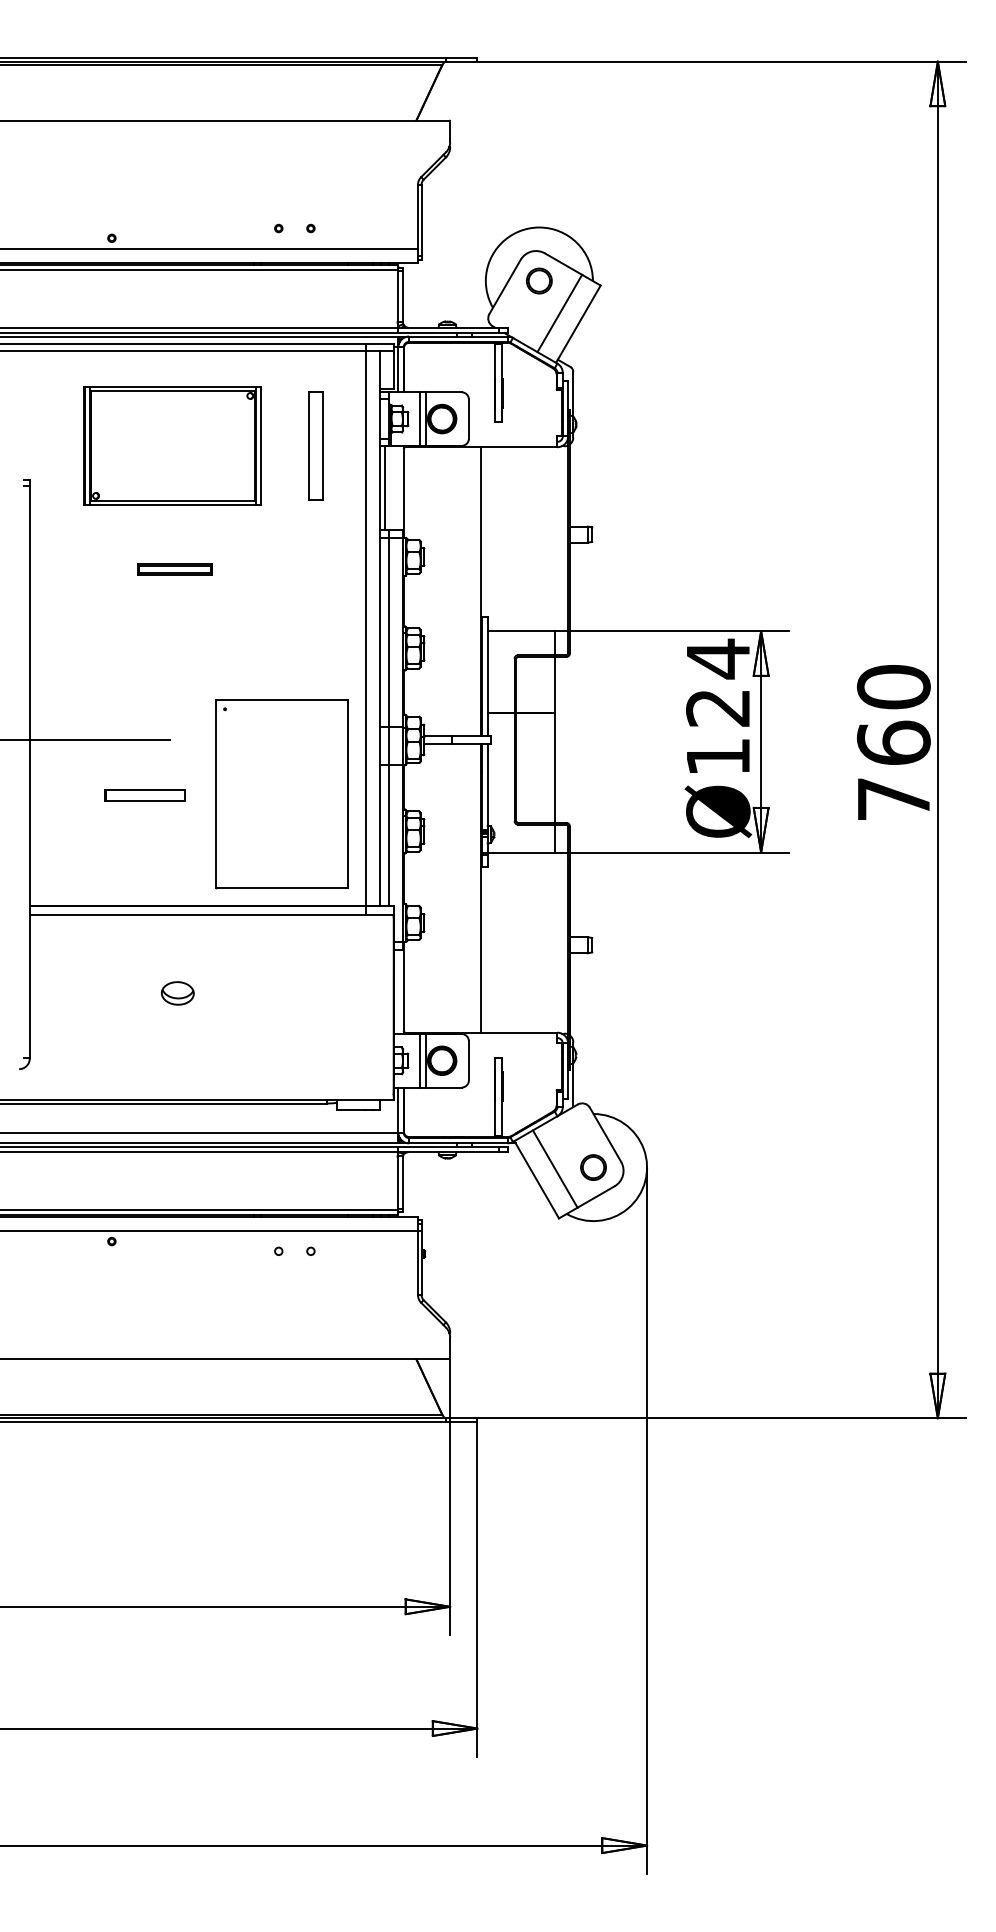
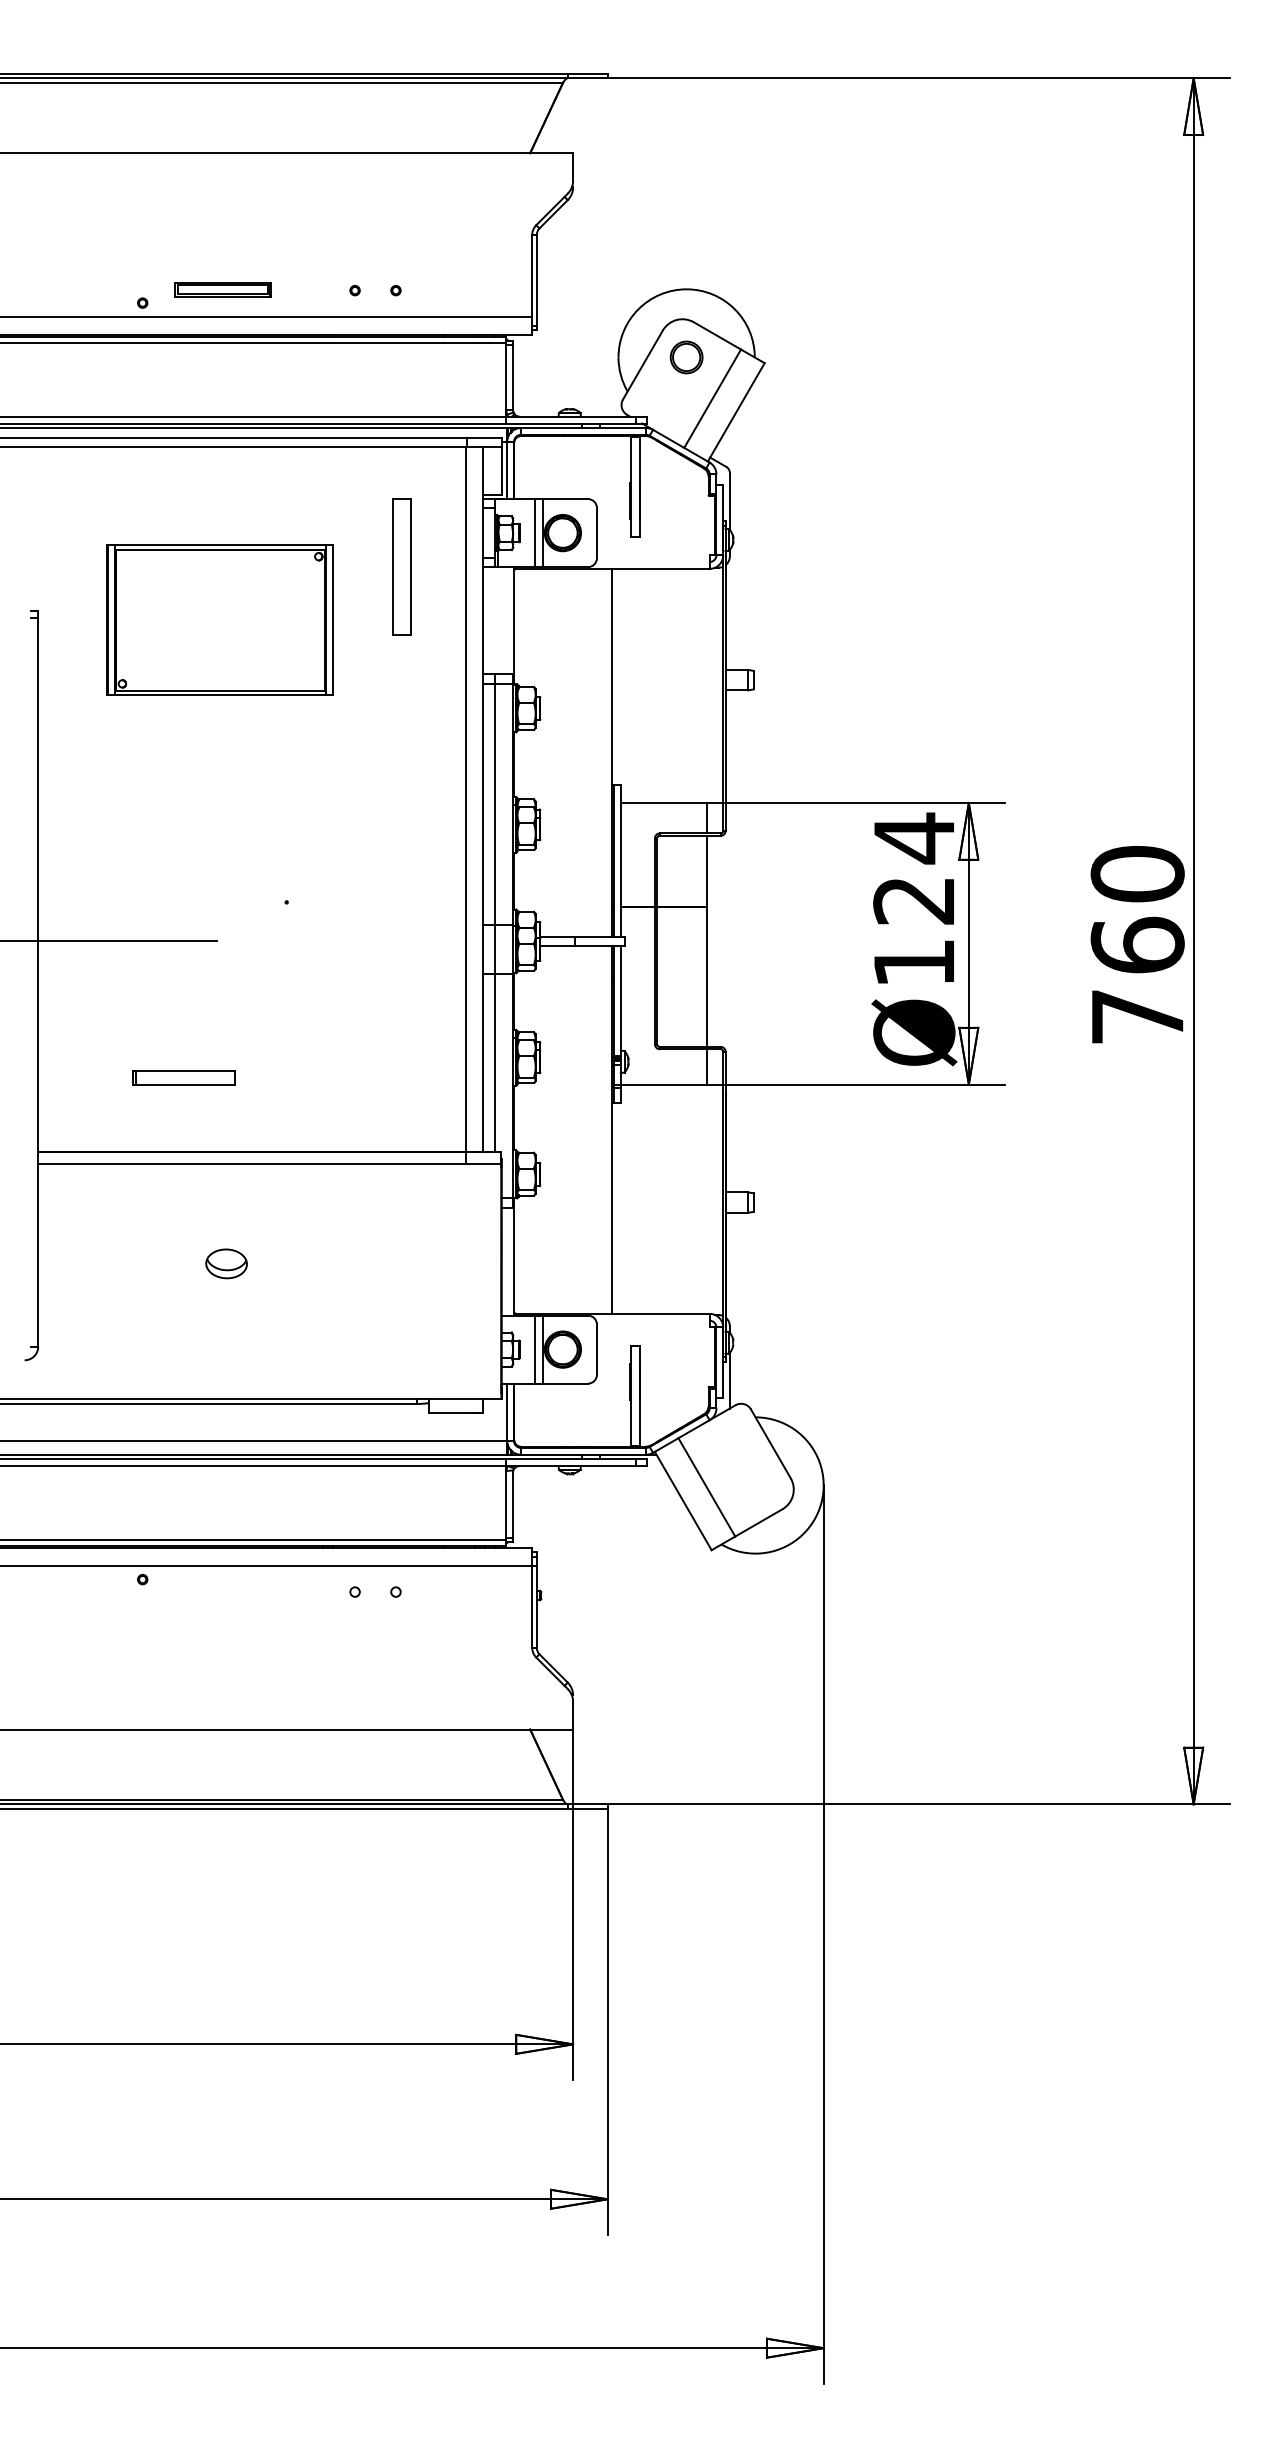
part: (172, 445) -> (219, 619), moved
line: (385, 487) -> (490, 620), removed
part: (174, 569) -> (222, 289), moved
part: (281, 794) -> (358, 1010), removed
part: (143, 795) -> (183, 1077), moved
part: (593, 1167) -> (755, 1485), removed

